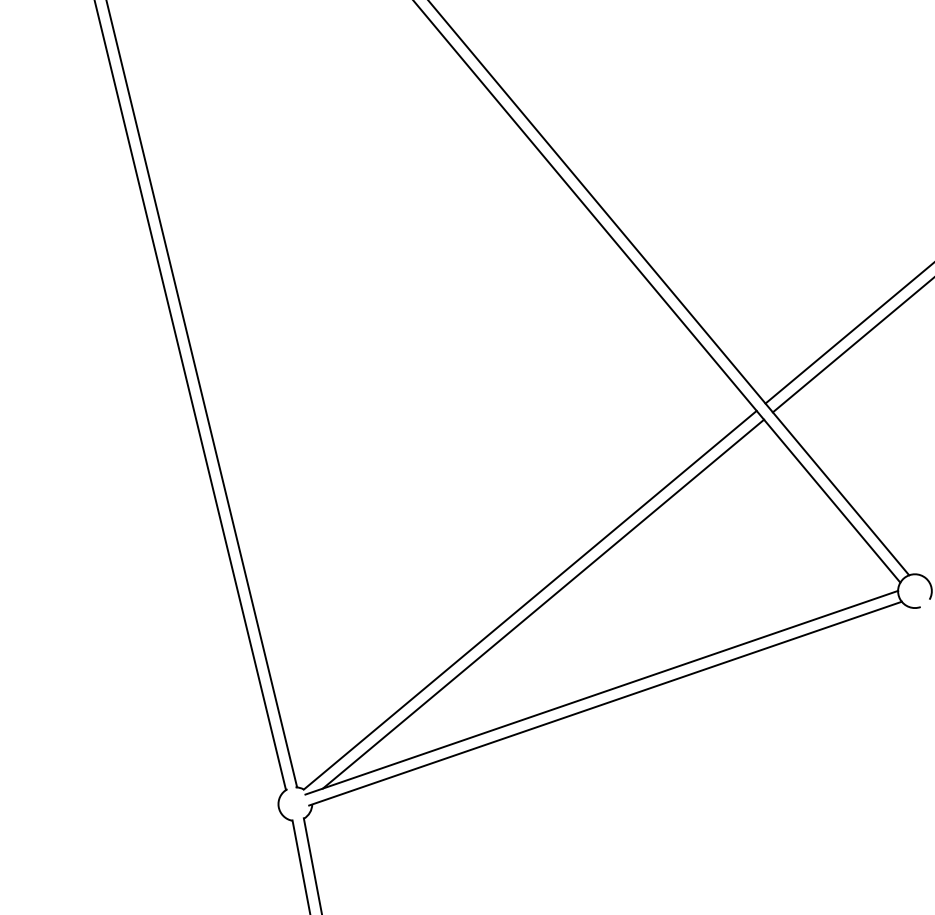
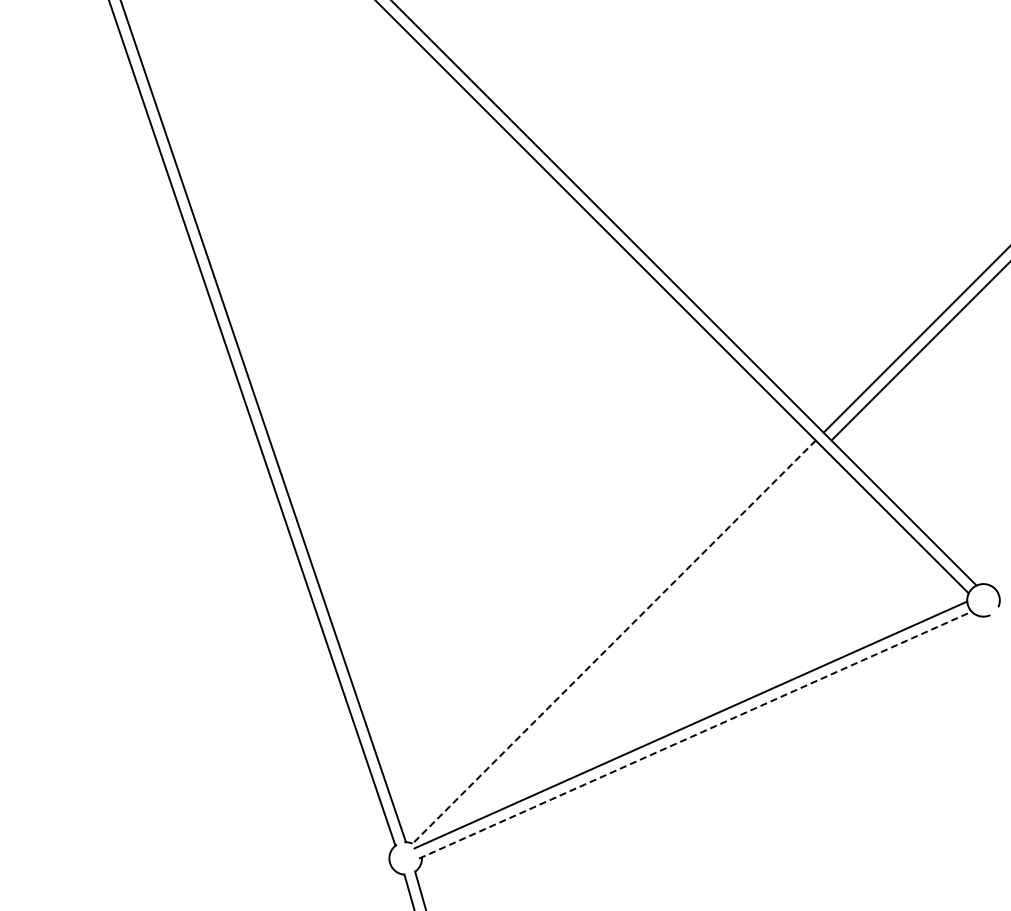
line: (529, 600) -> (613, 642), solid -> dashed
line: (542, 603) -> (626, 644), removed
line: (605, 704) -> (695, 735), solid -> dashed

